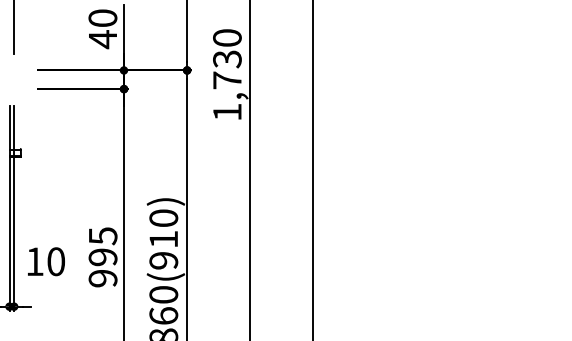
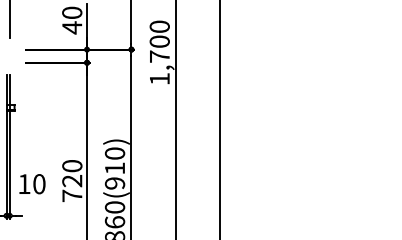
text: (227, 59) -> (159, 41), 1,730 -> 1,700
text: (102, 257) -> (71, 181), 995 -> 720

